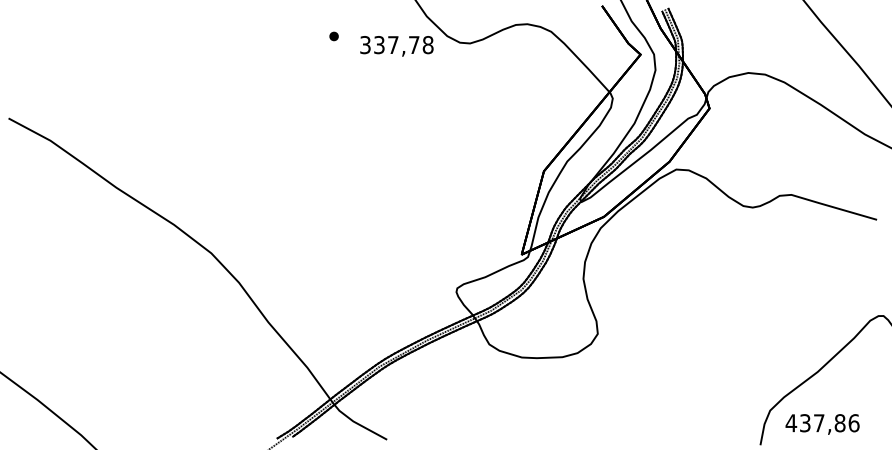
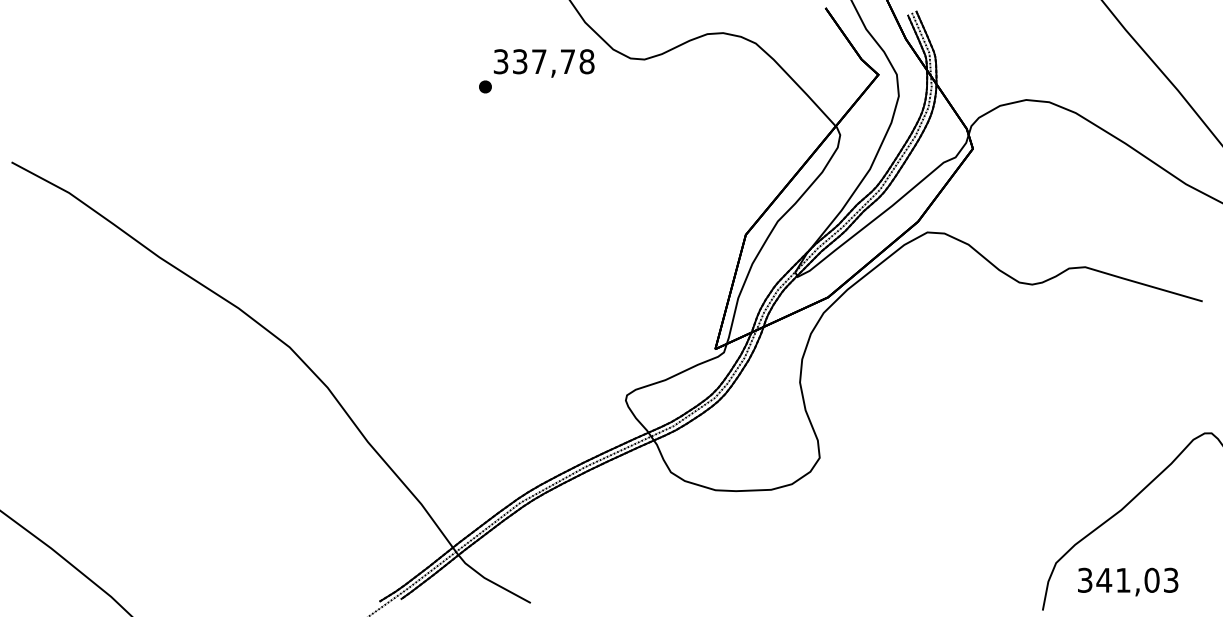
part: (333, 36) -> (484, 87), moved
text: (822, 423) -> (1127, 580), 437,86 -> 341,03

